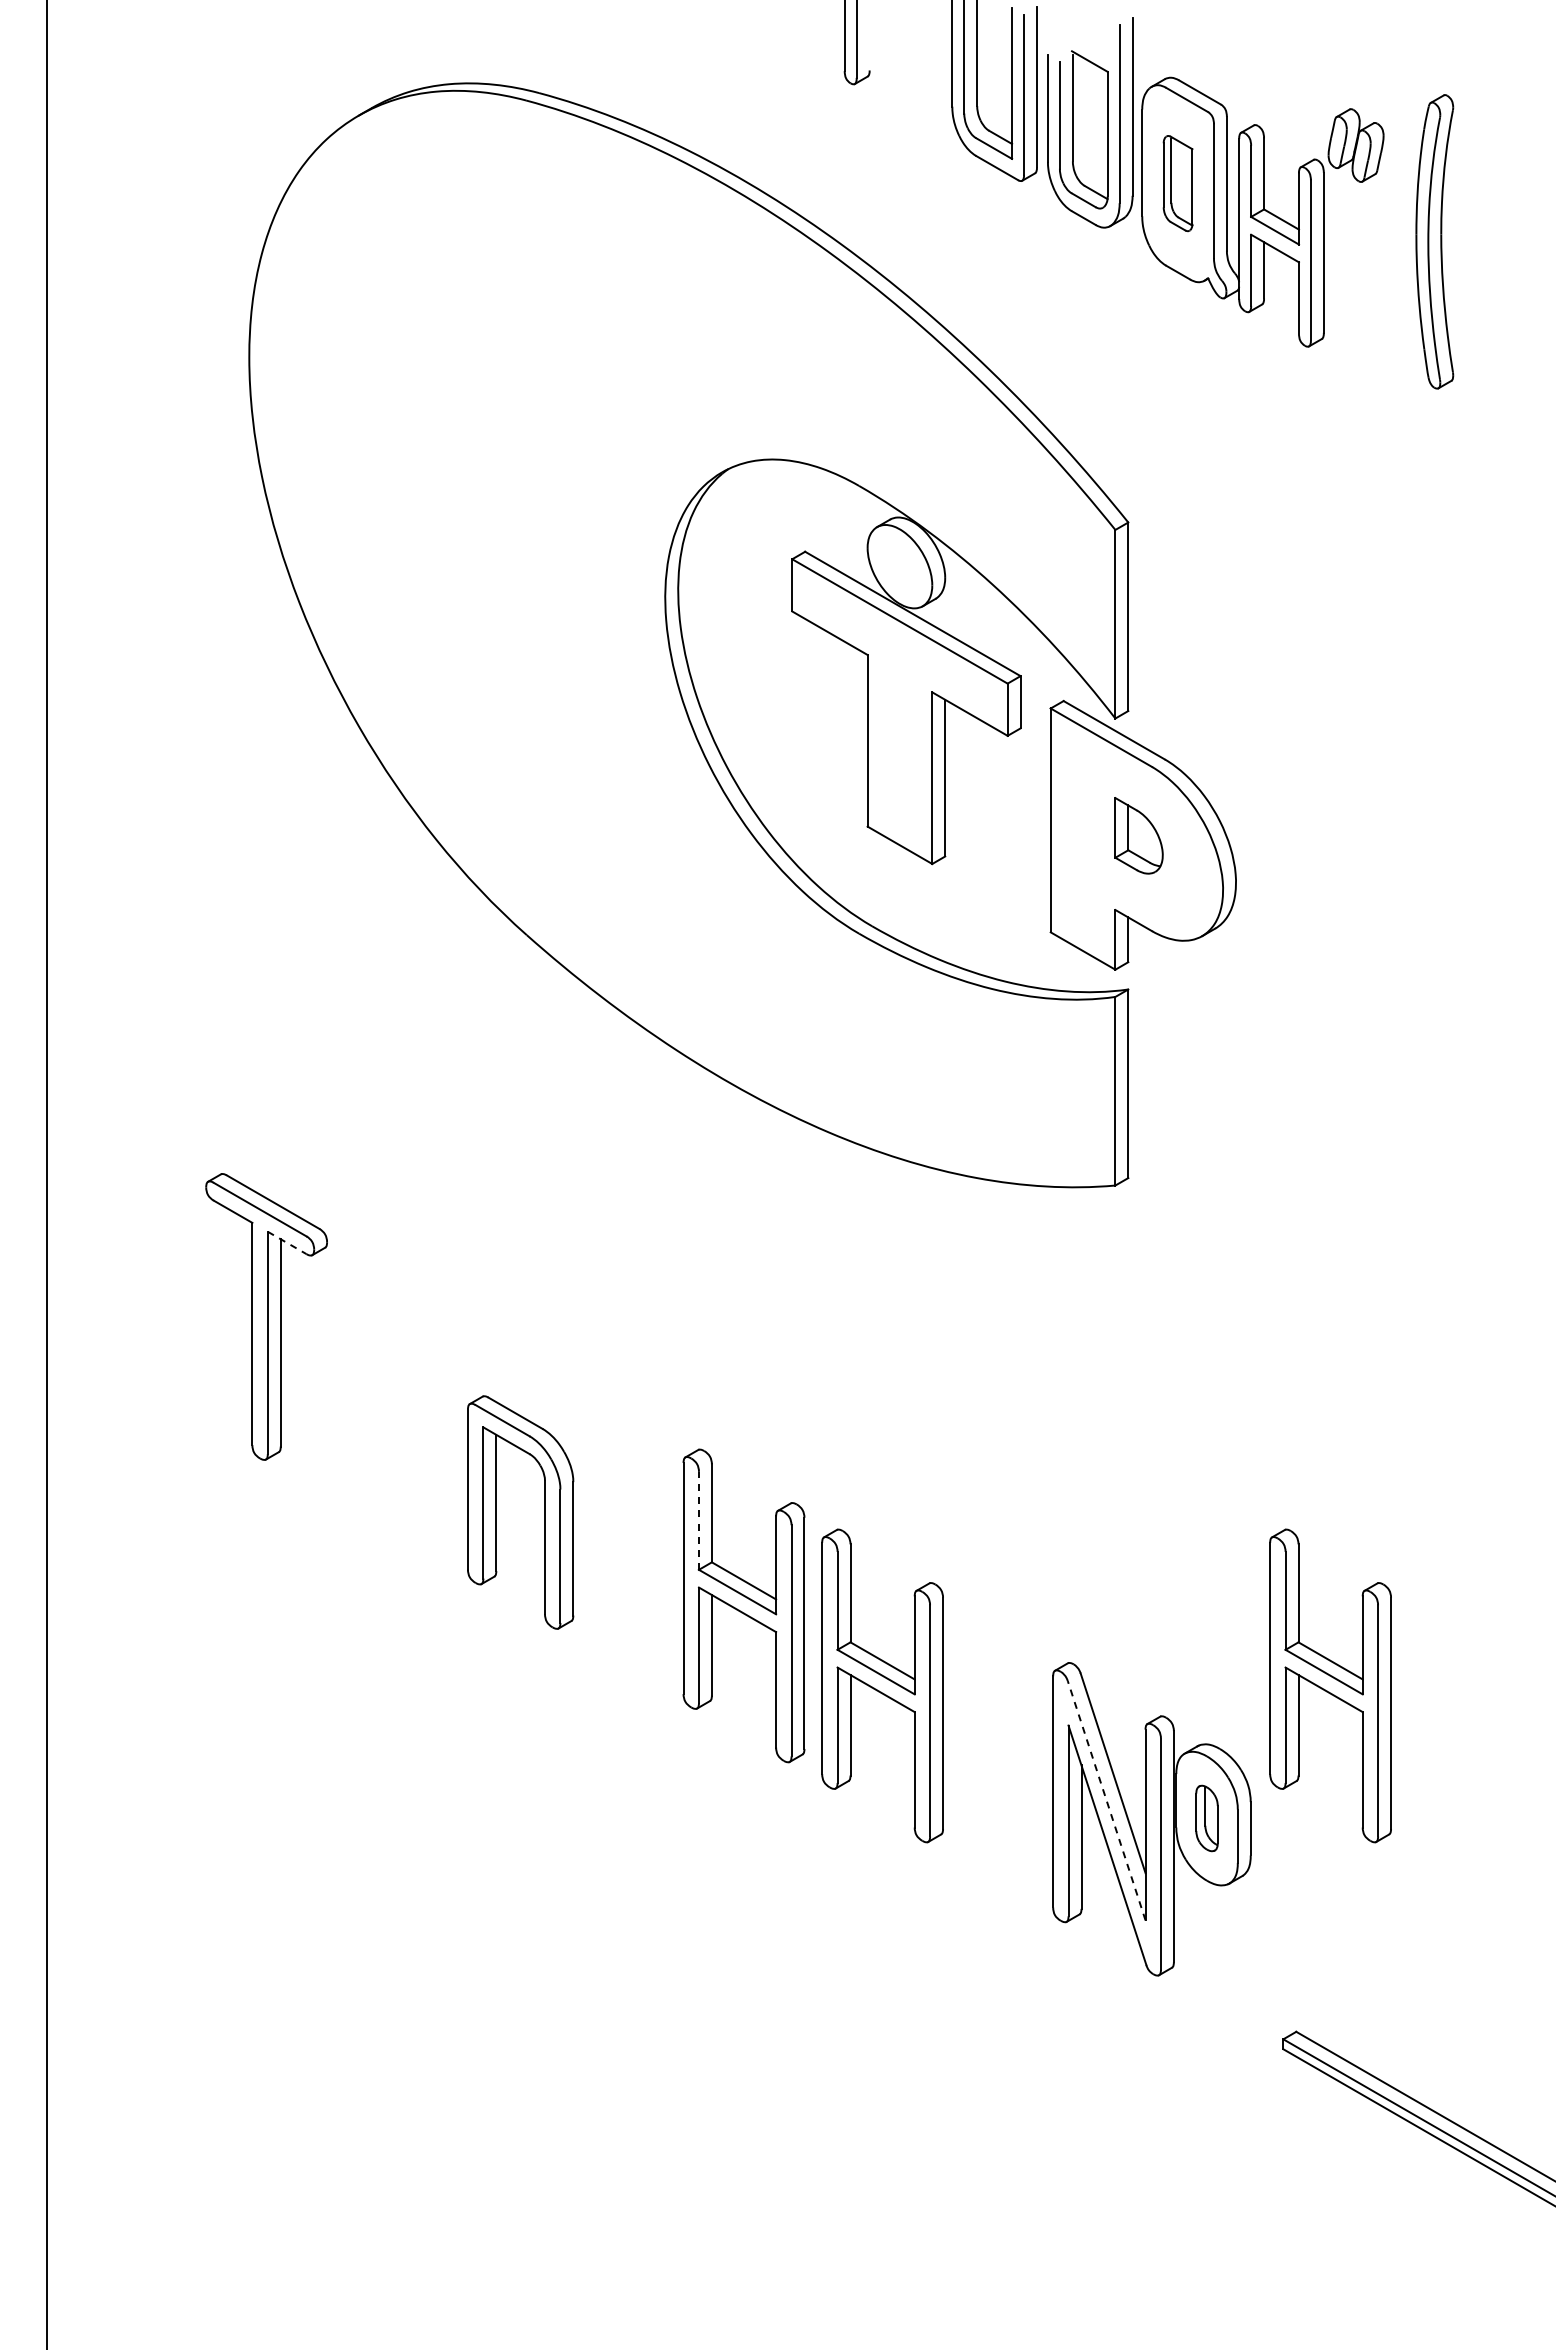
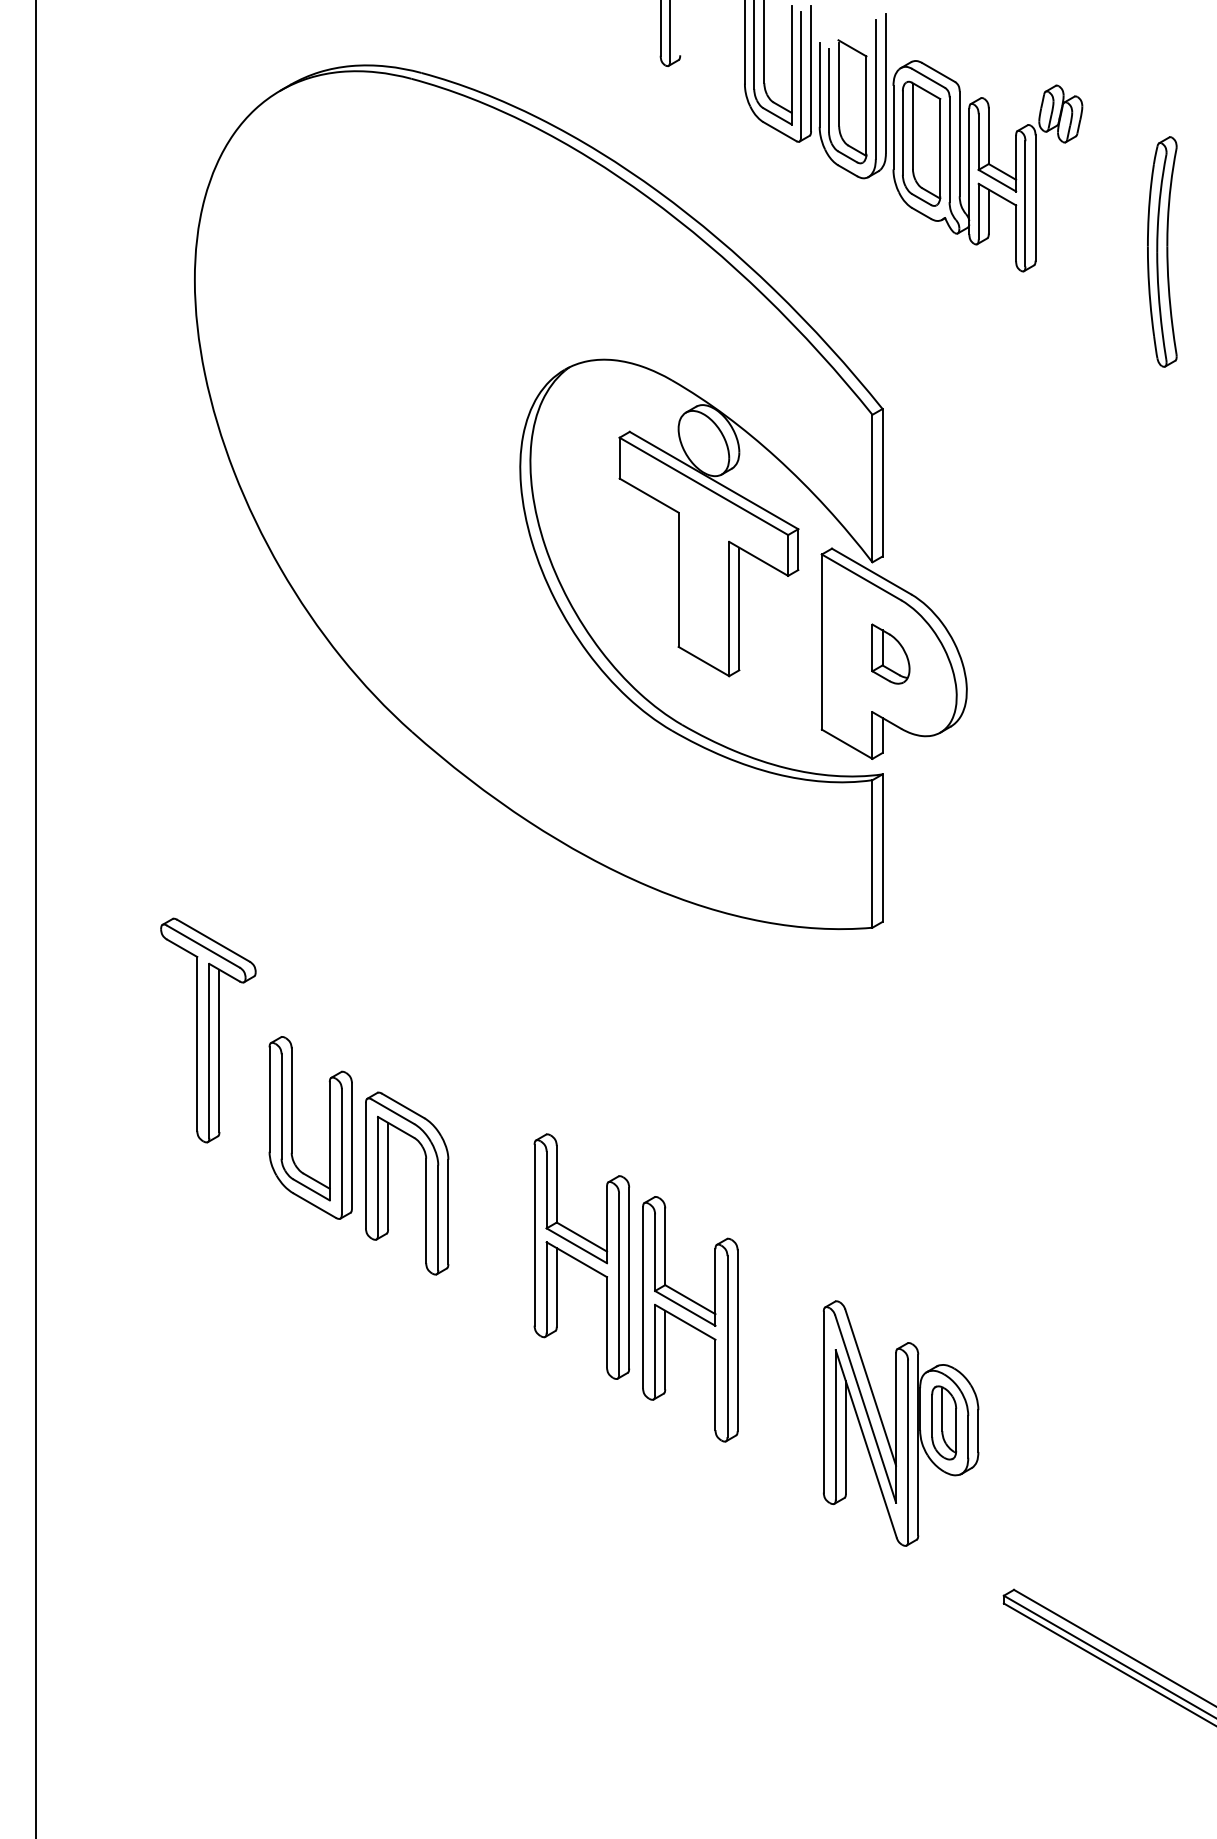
part: (1177, 183) -> (921, 143), size x1.67
part: (1434, 241) -> (1162, 251), moved
line: (287, 1243) -> (224, 973), dashed -> solid
part: (373, 1441) -> (292, 1128), added
line: (698, 1520) -> (546, 1189), dashed -> solid
part: (1330, 1685) -> (1040, 1318), removed
line: (1106, 1800) -> (865, 1408), dashed -> solid
part: (1206, 1818) -> (943, 1422), size x1.43

